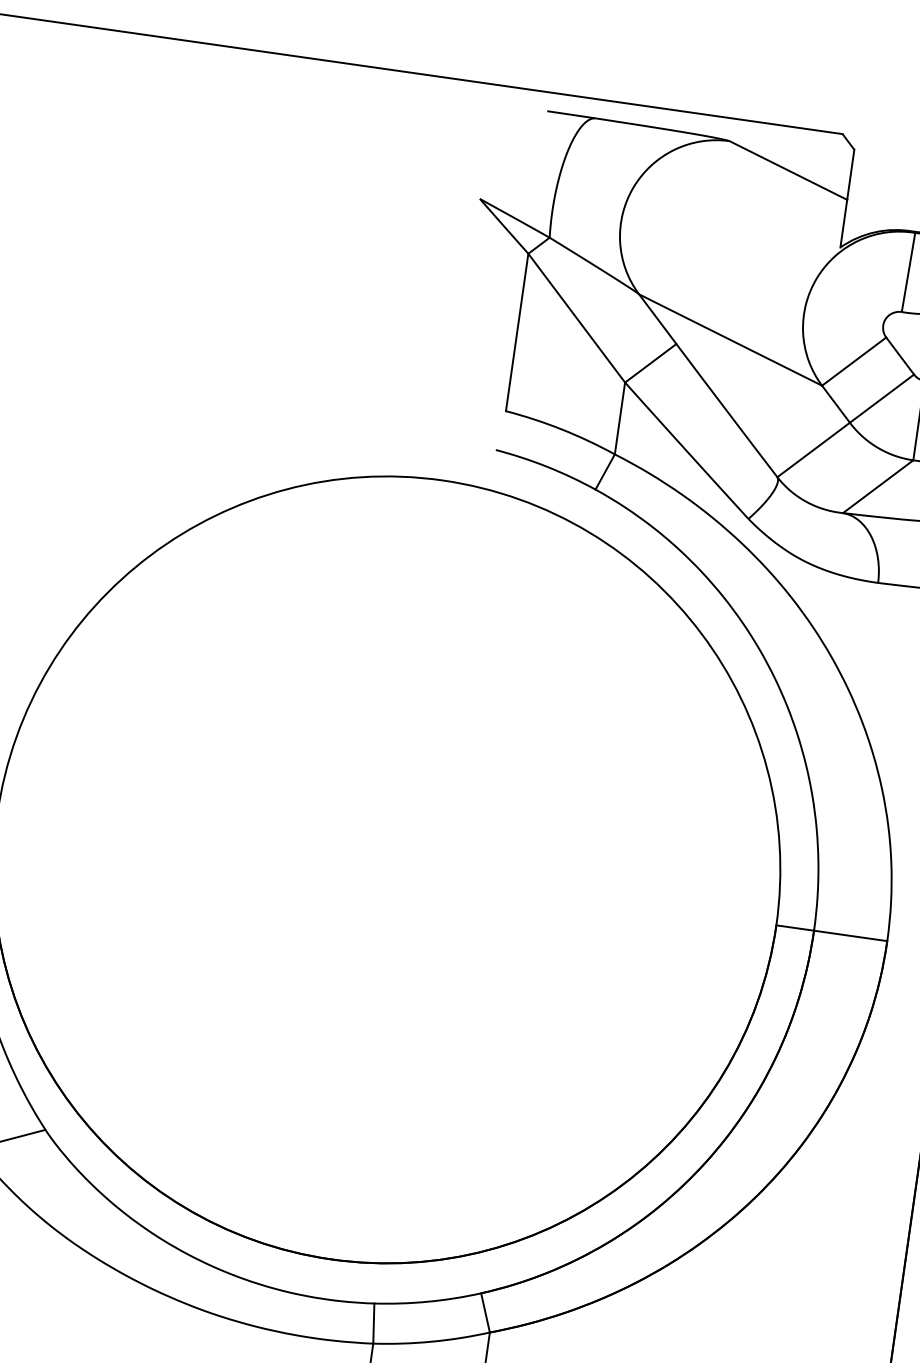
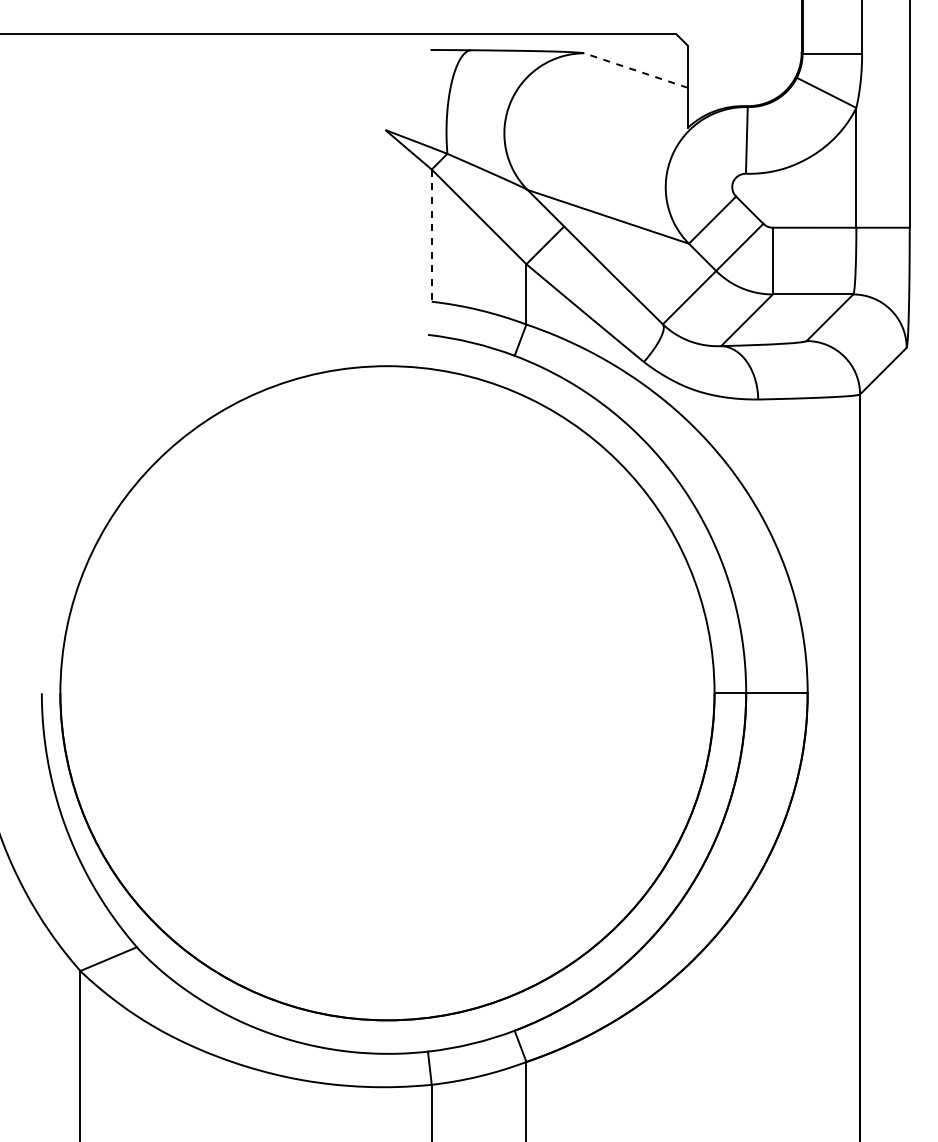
line: (788, 170) -> (636, 70), solid -> dashed
line: (516, 333) -> (431, 236), solid -> dashed

